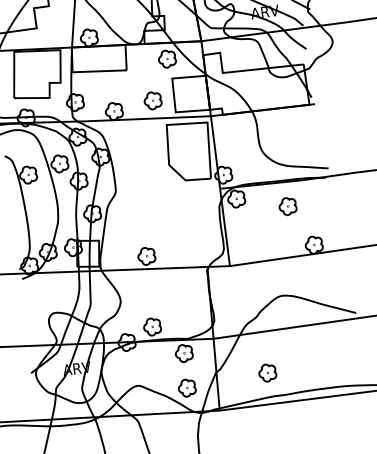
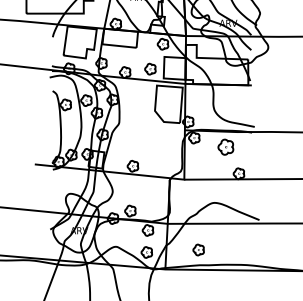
part: (287, 206) -> (225, 147), size x1.4

